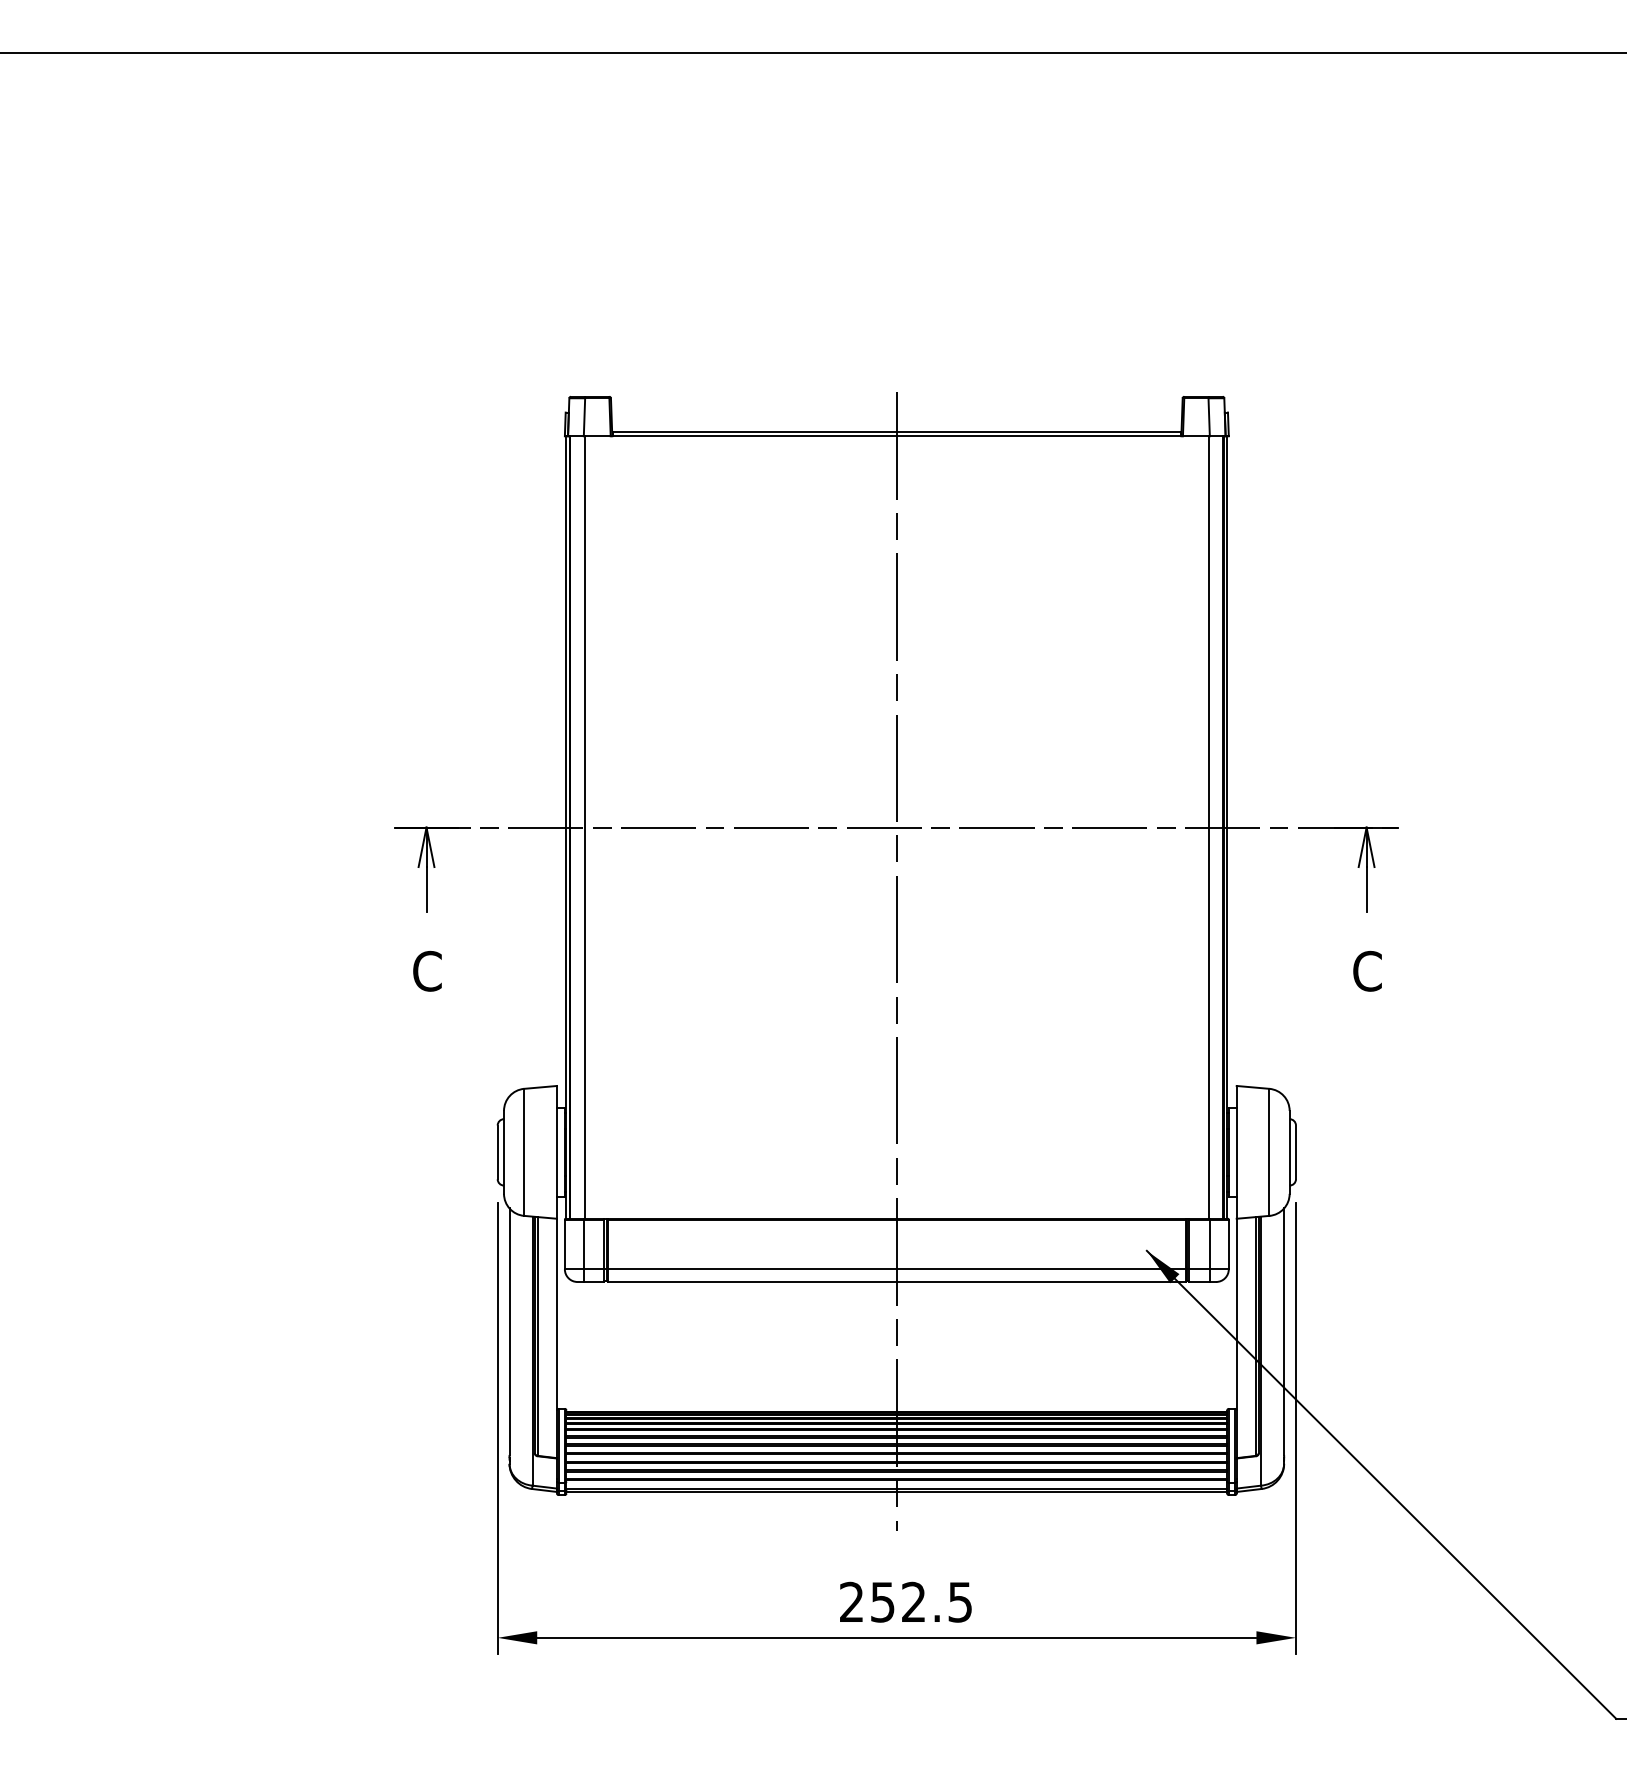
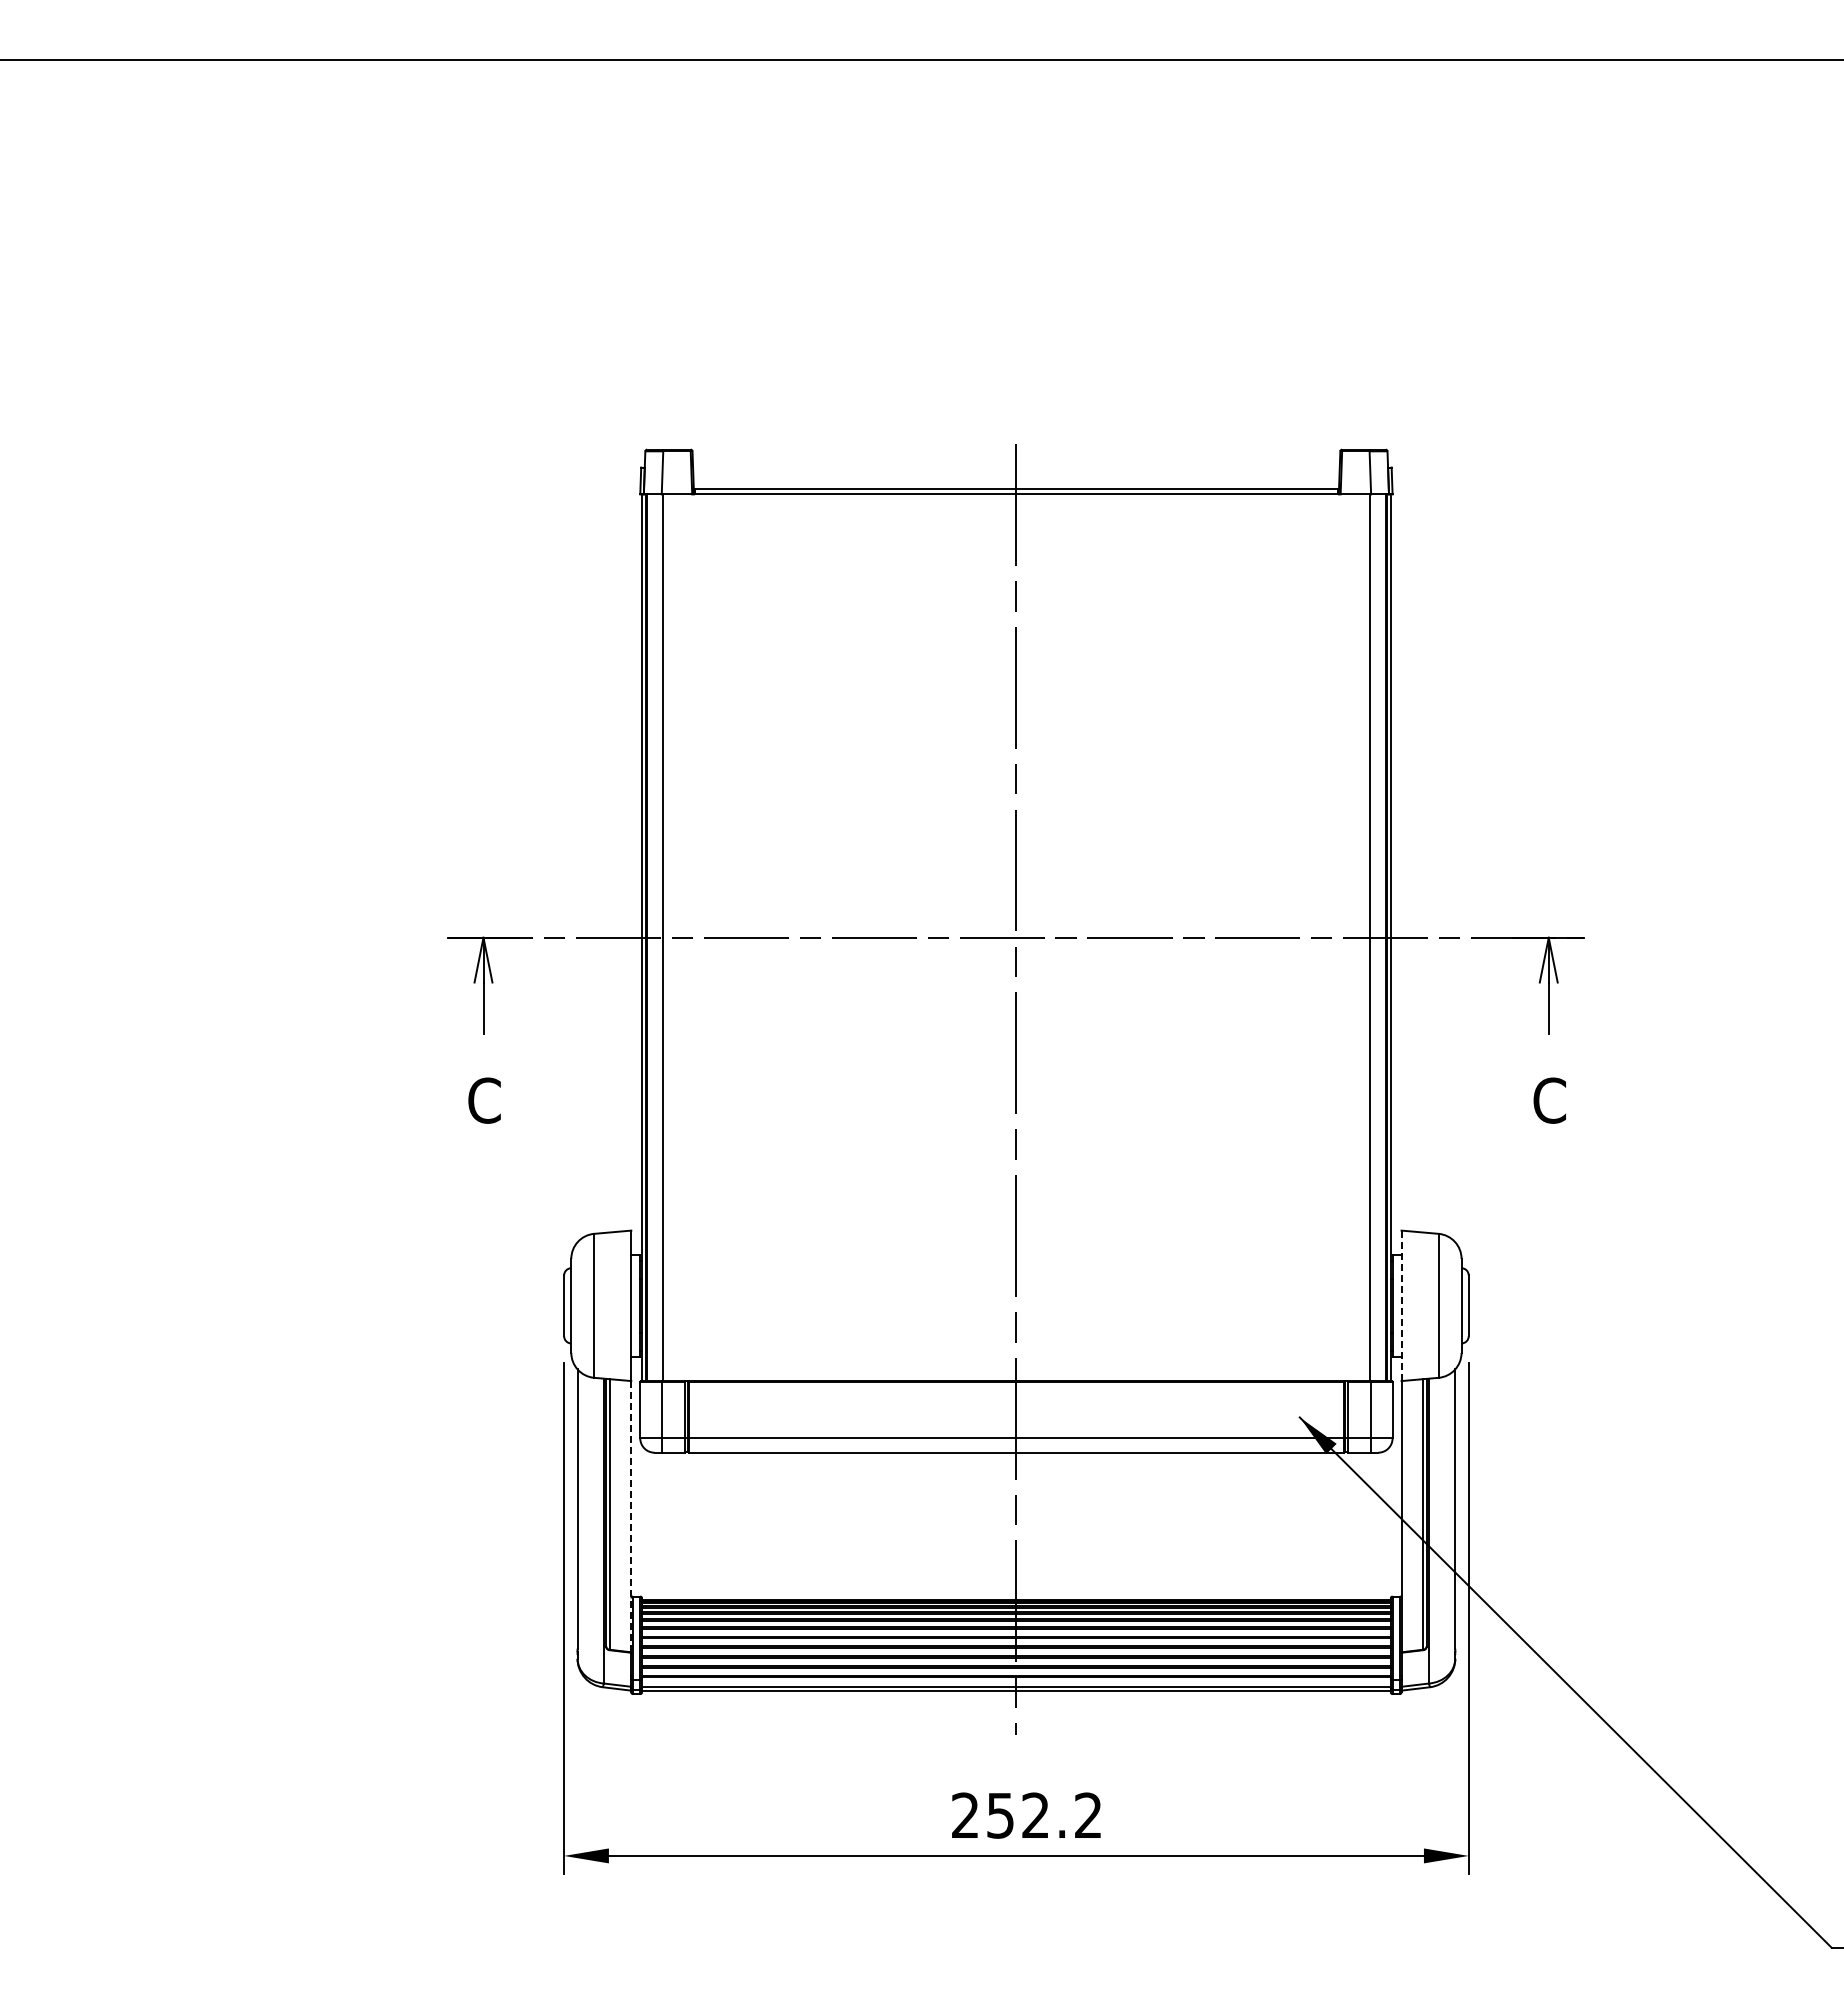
line: (1236, 1152) -> (1401, 1305), solid -> dashed
line: (557, 1338) -> (631, 1516), solid -> dashed
text: (960, 1602) -> (1088, 1815), 252.5 -> 252.2

